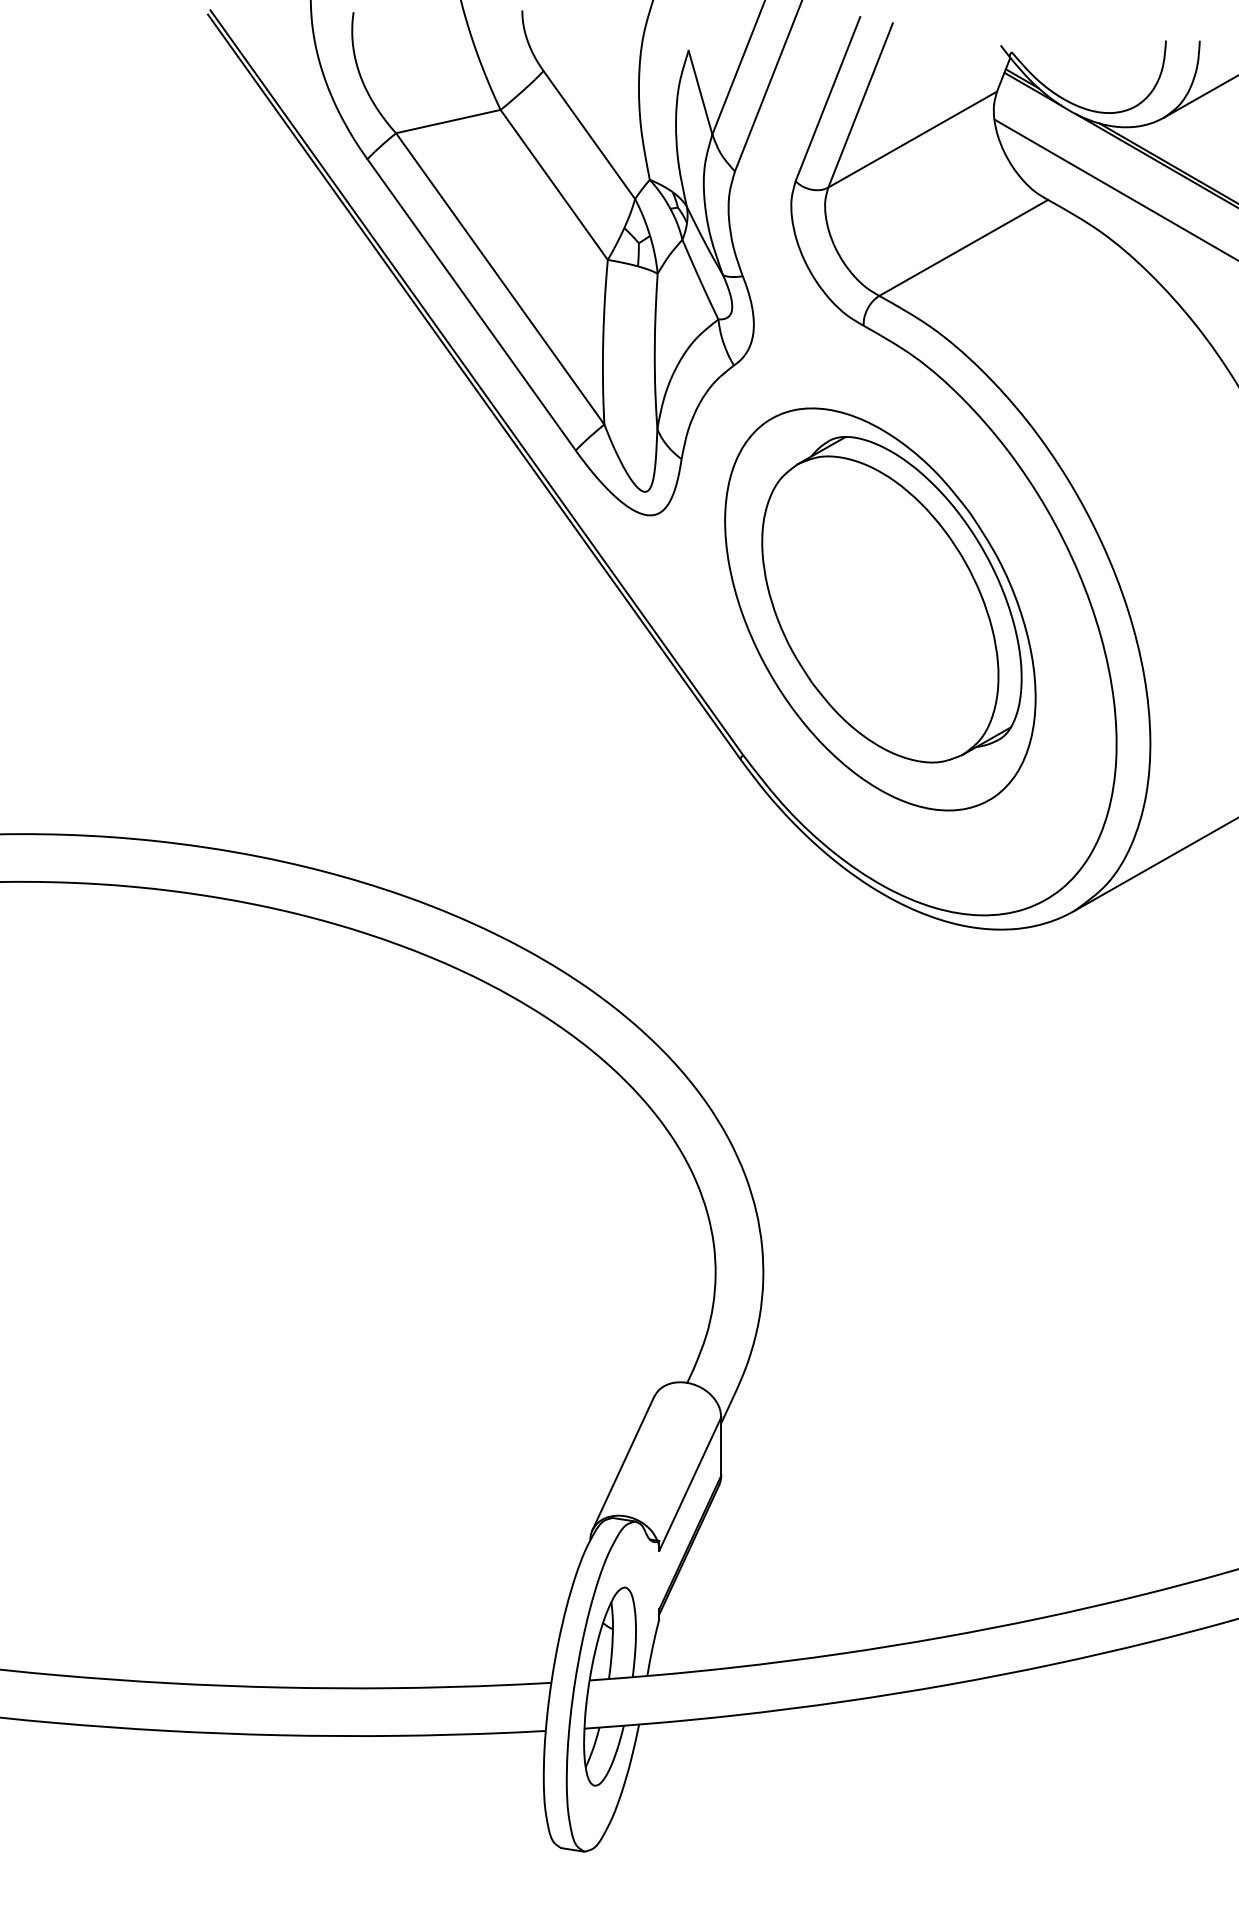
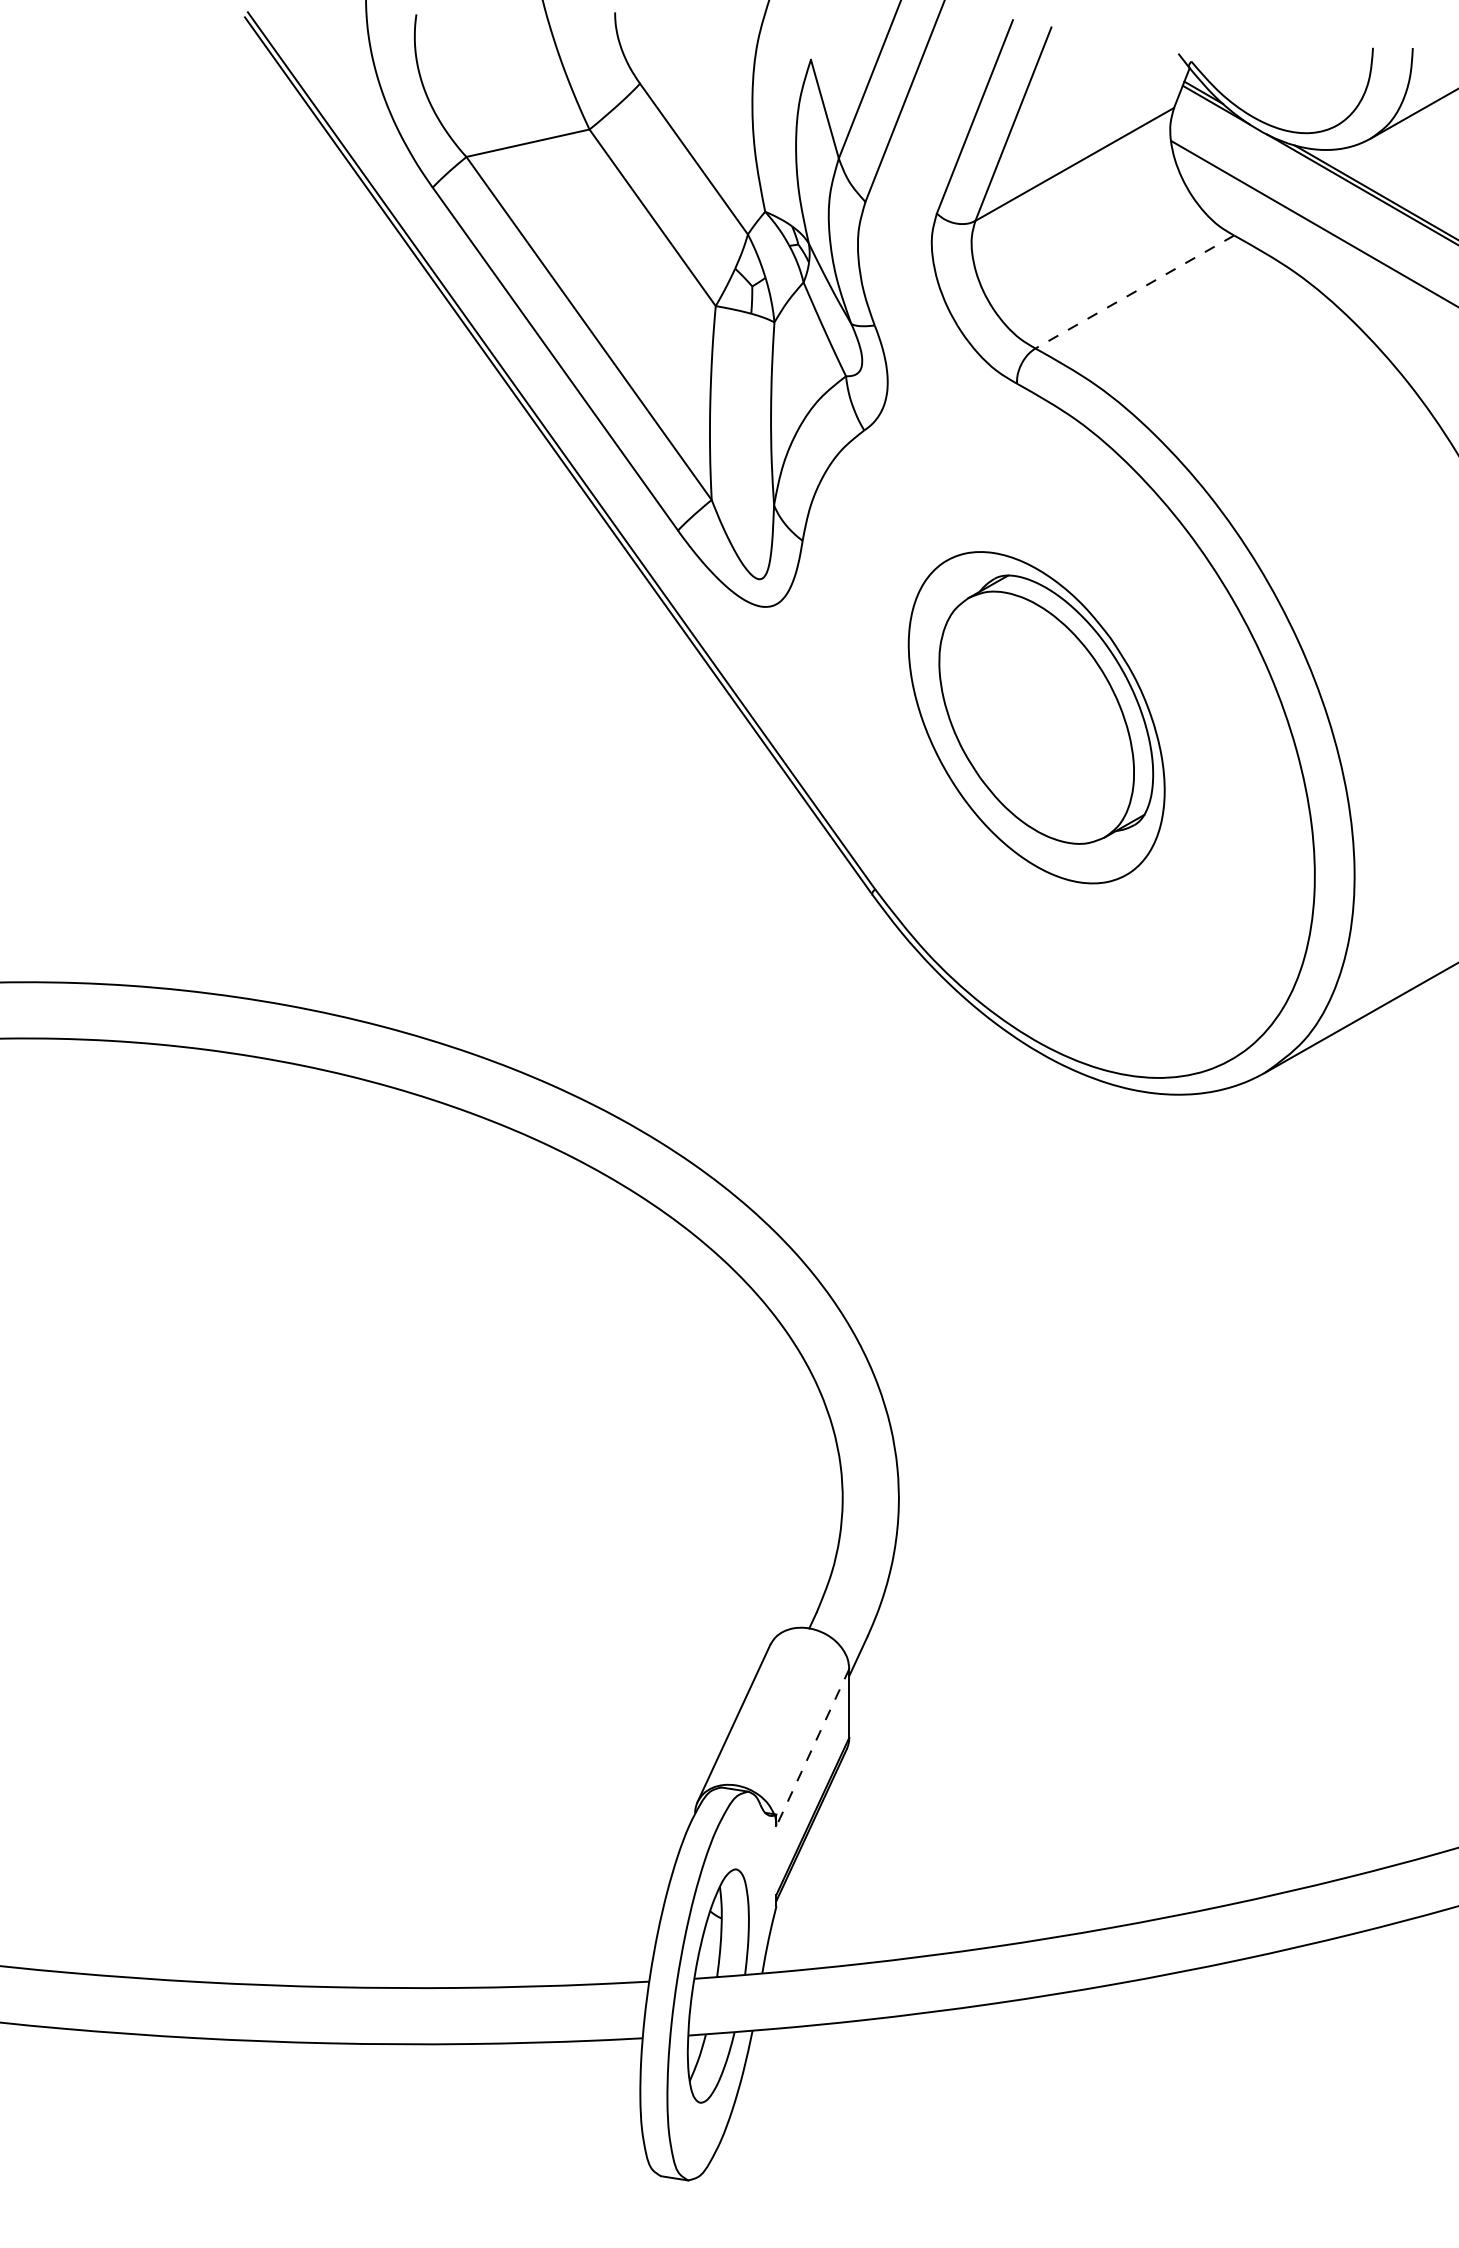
line: (963, 248) -> (1134, 292), solid -> dashed
part: (880, 609) -> (1036, 717), size x0.7
line: (690, 1484) -> (813, 1748), solid -> dashed

